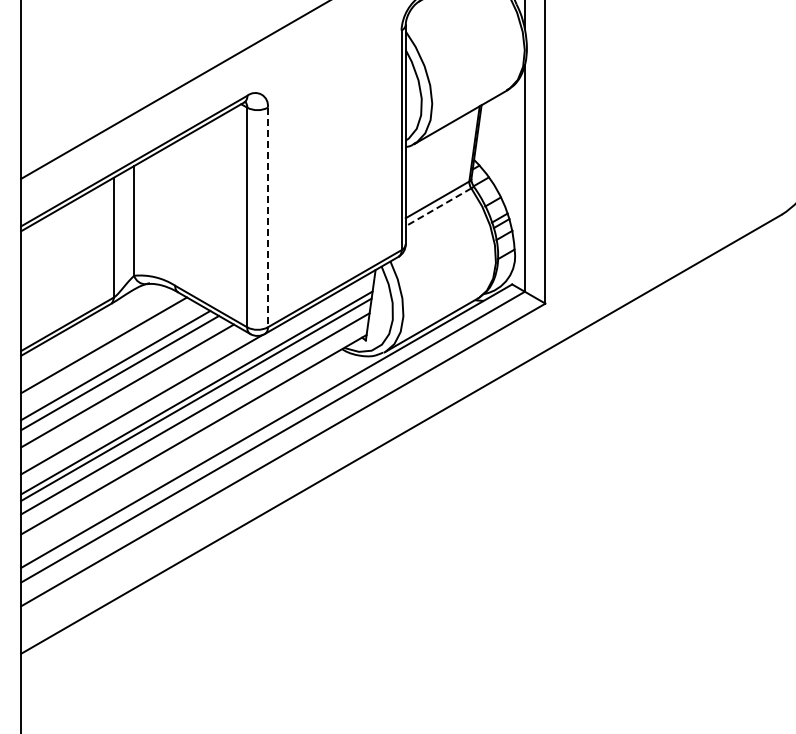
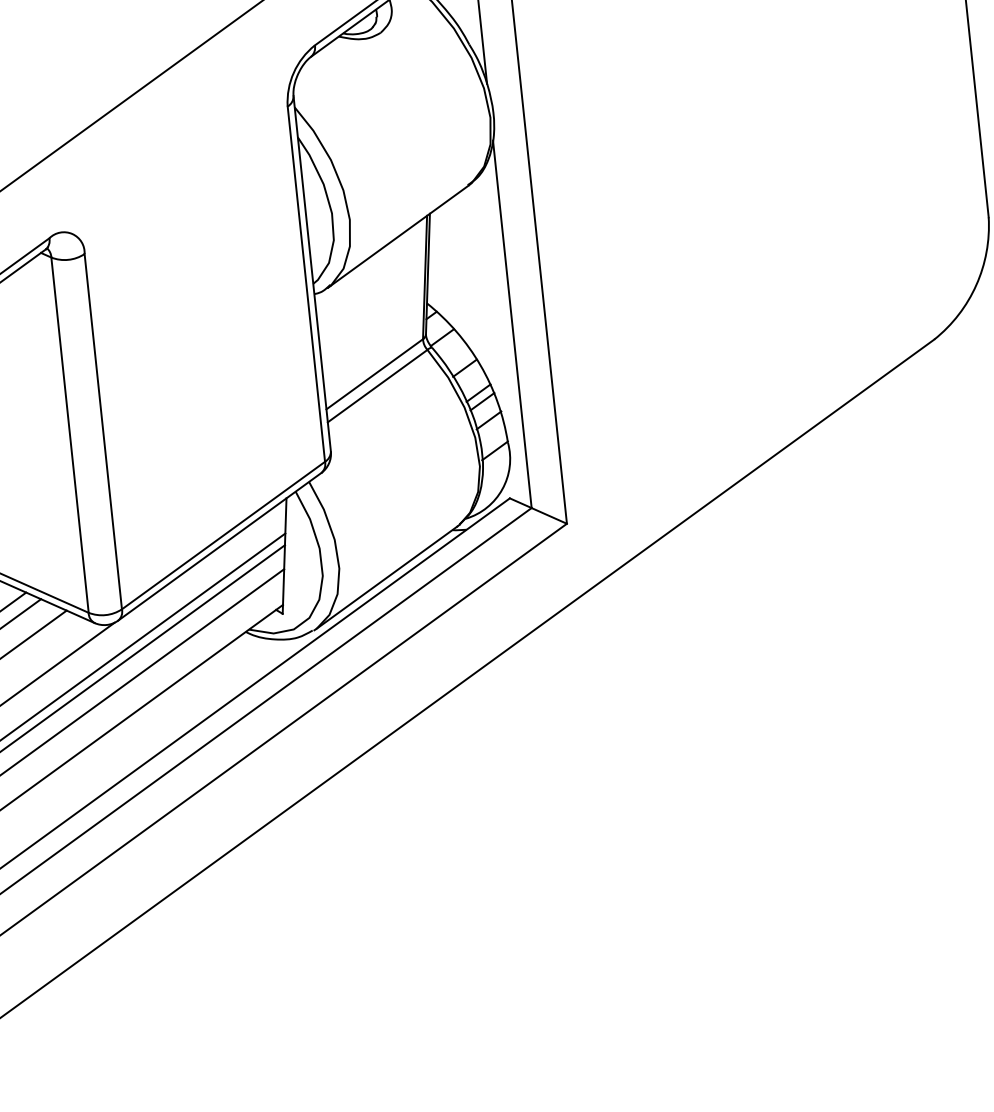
line: (438, 207) -> (377, 386), dashed -> solid
line: (267, 217) -> (102, 431), dashed -> solid

